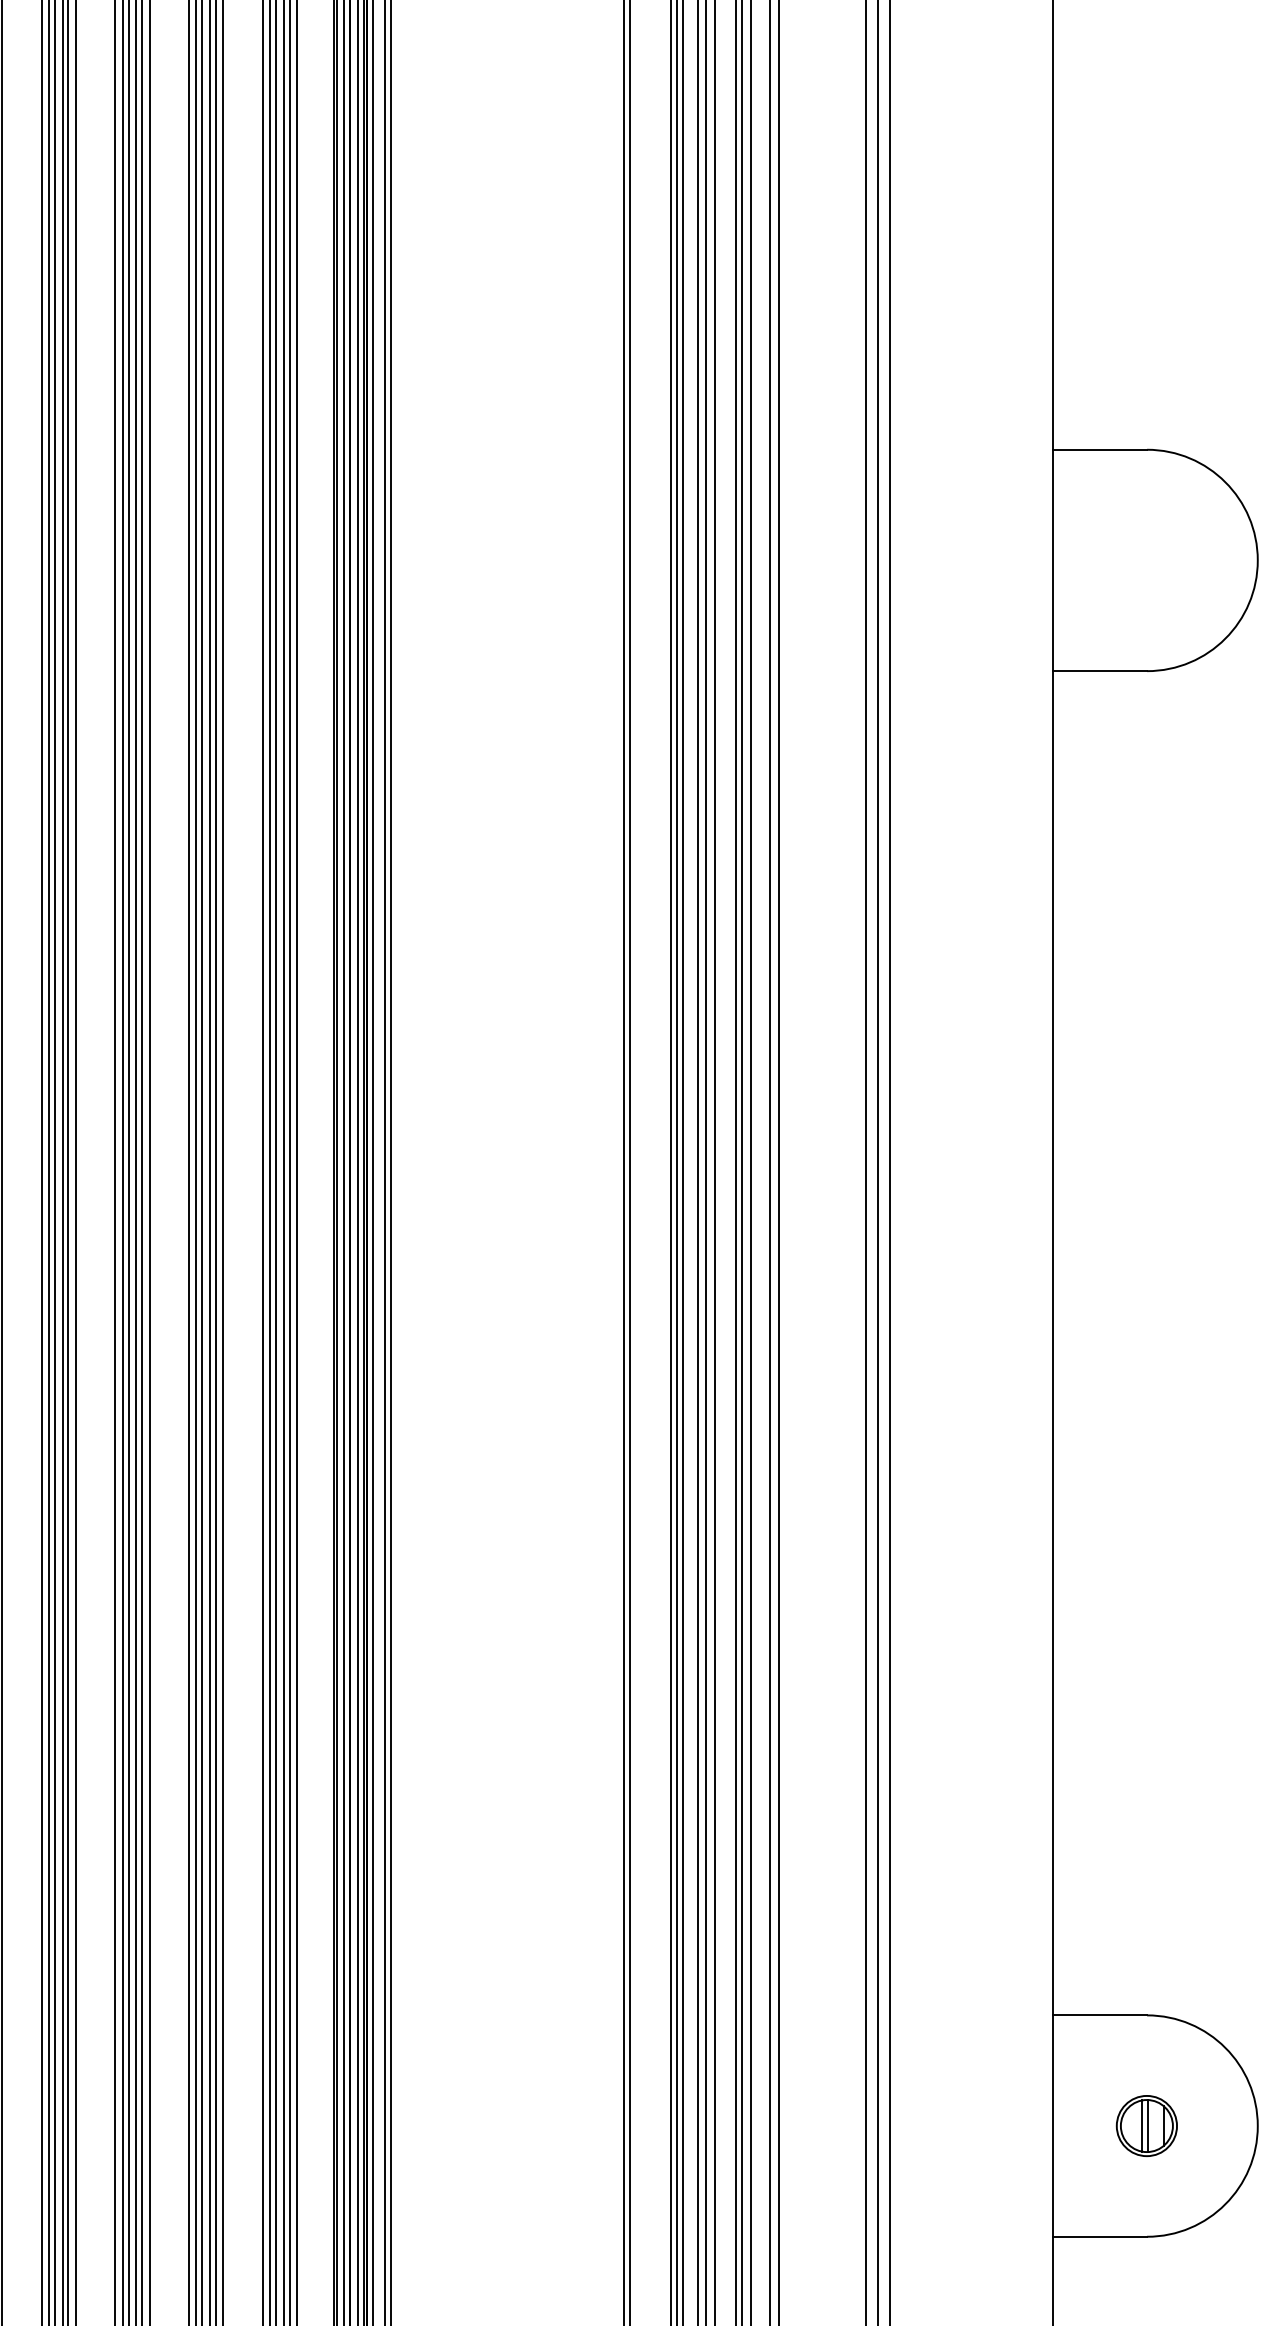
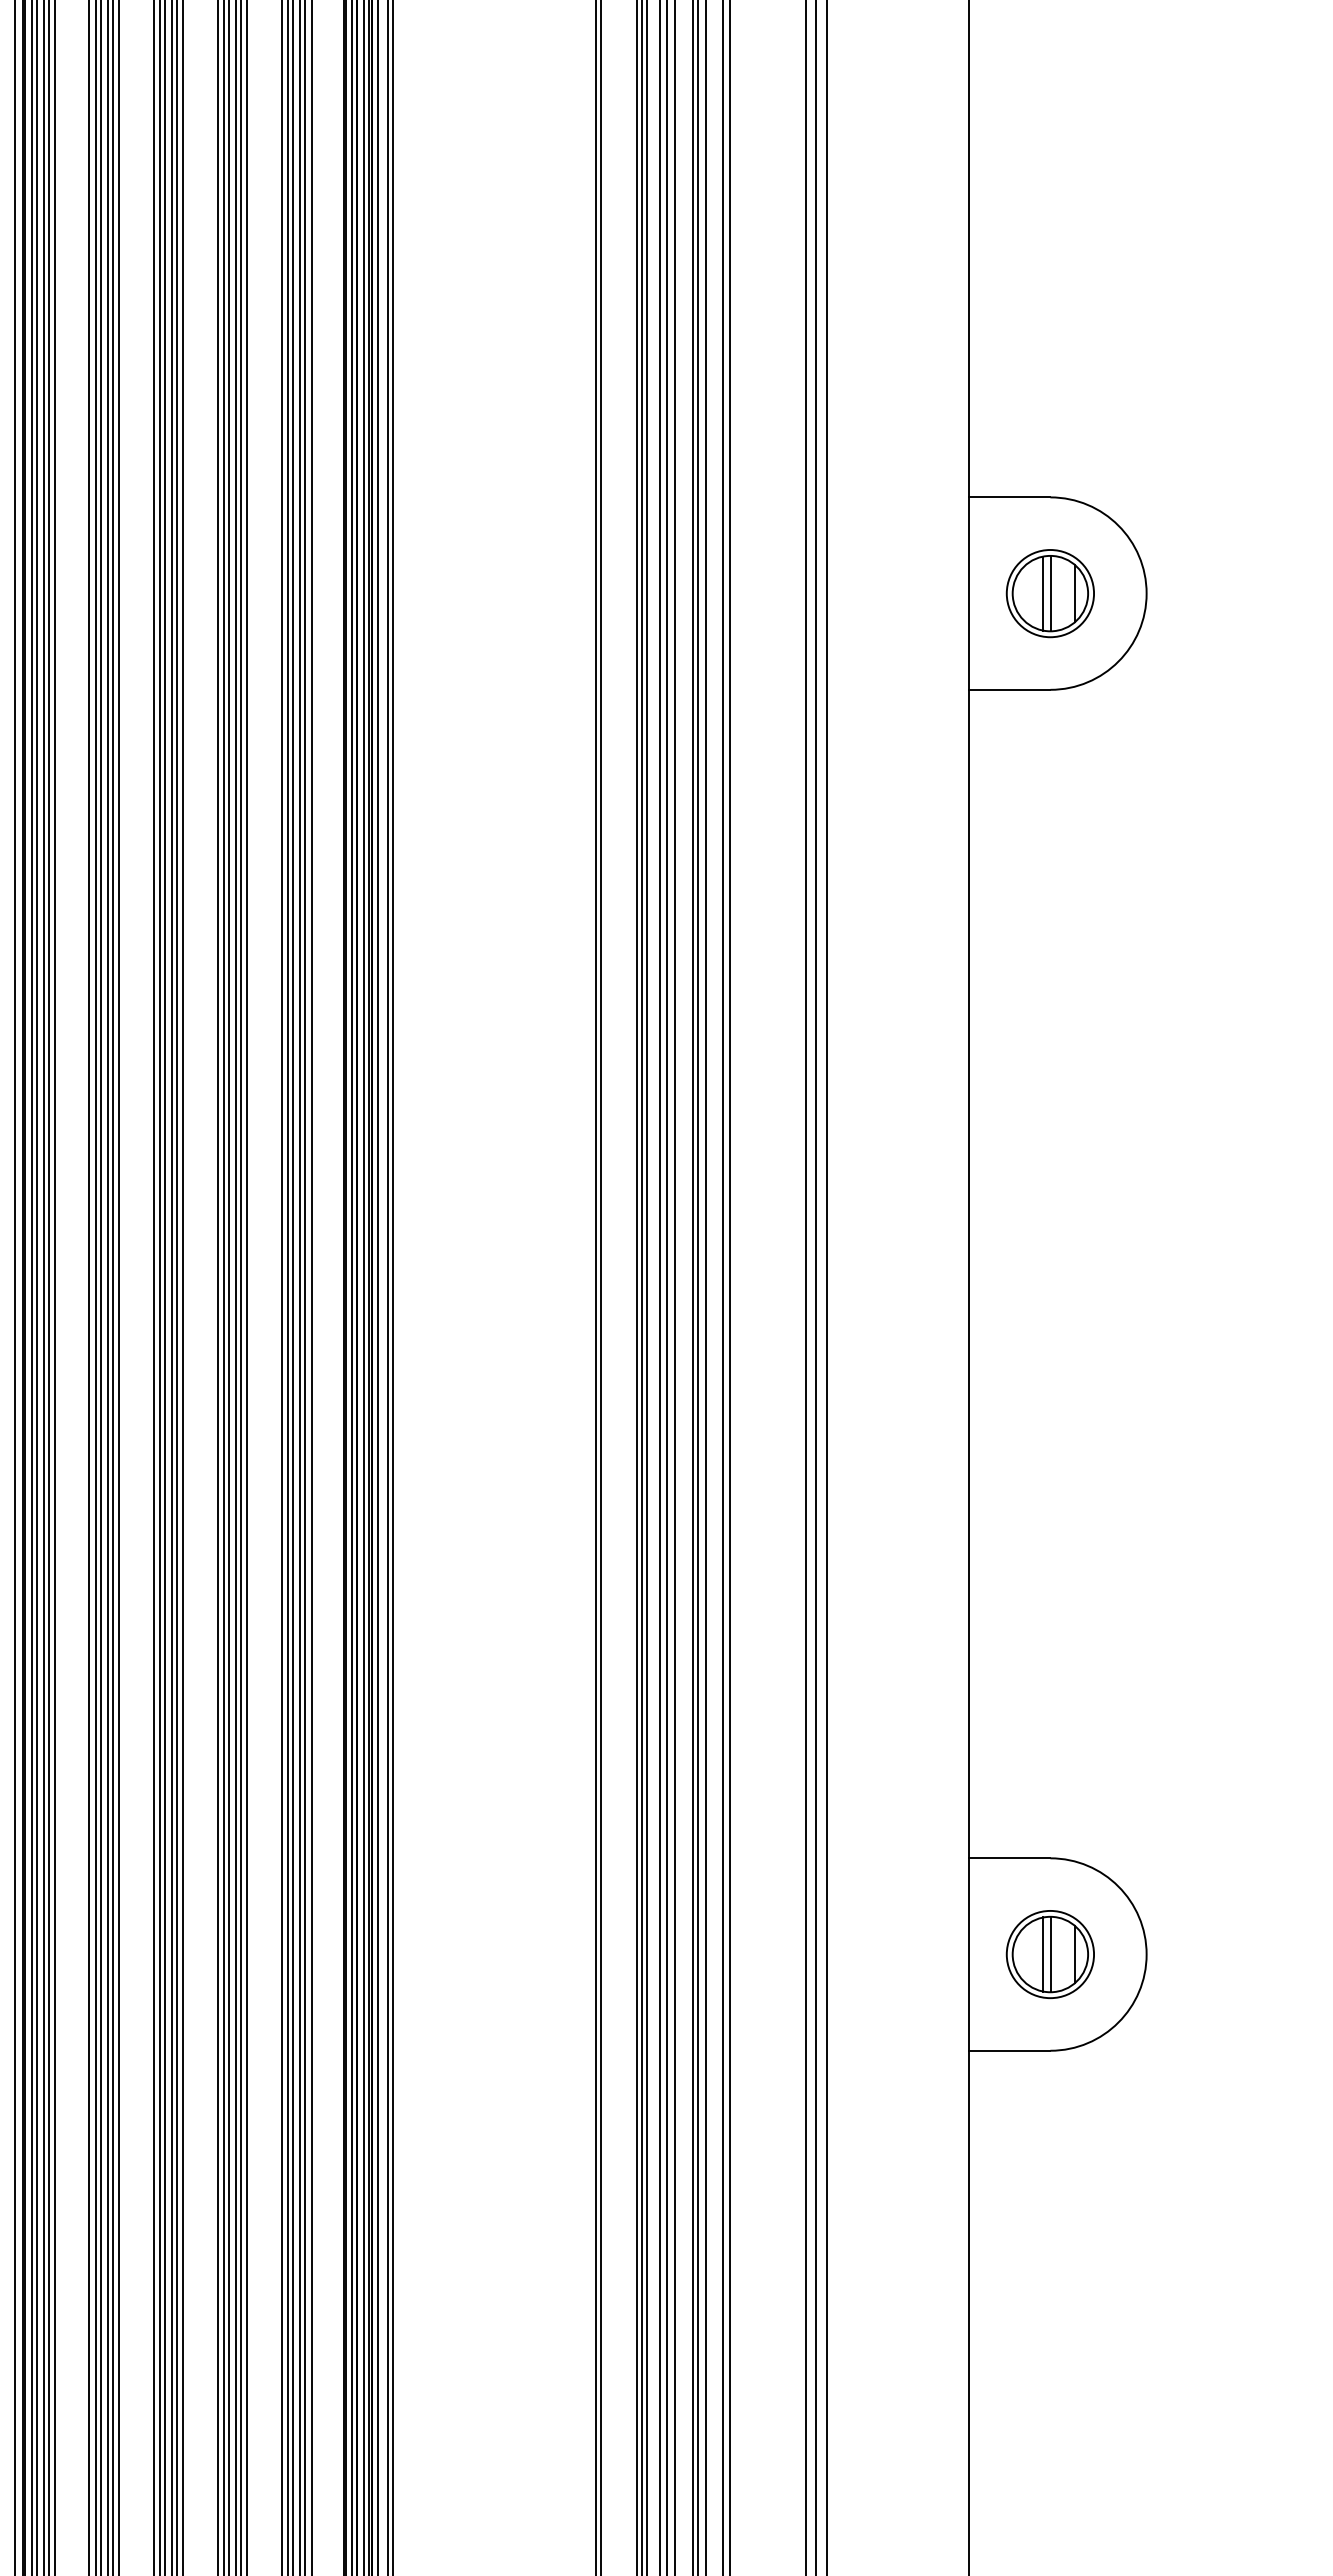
part: (1146, 560) -> (1049, 593), added
part: (1146, 2126) -> (1049, 1954), size x1.67

